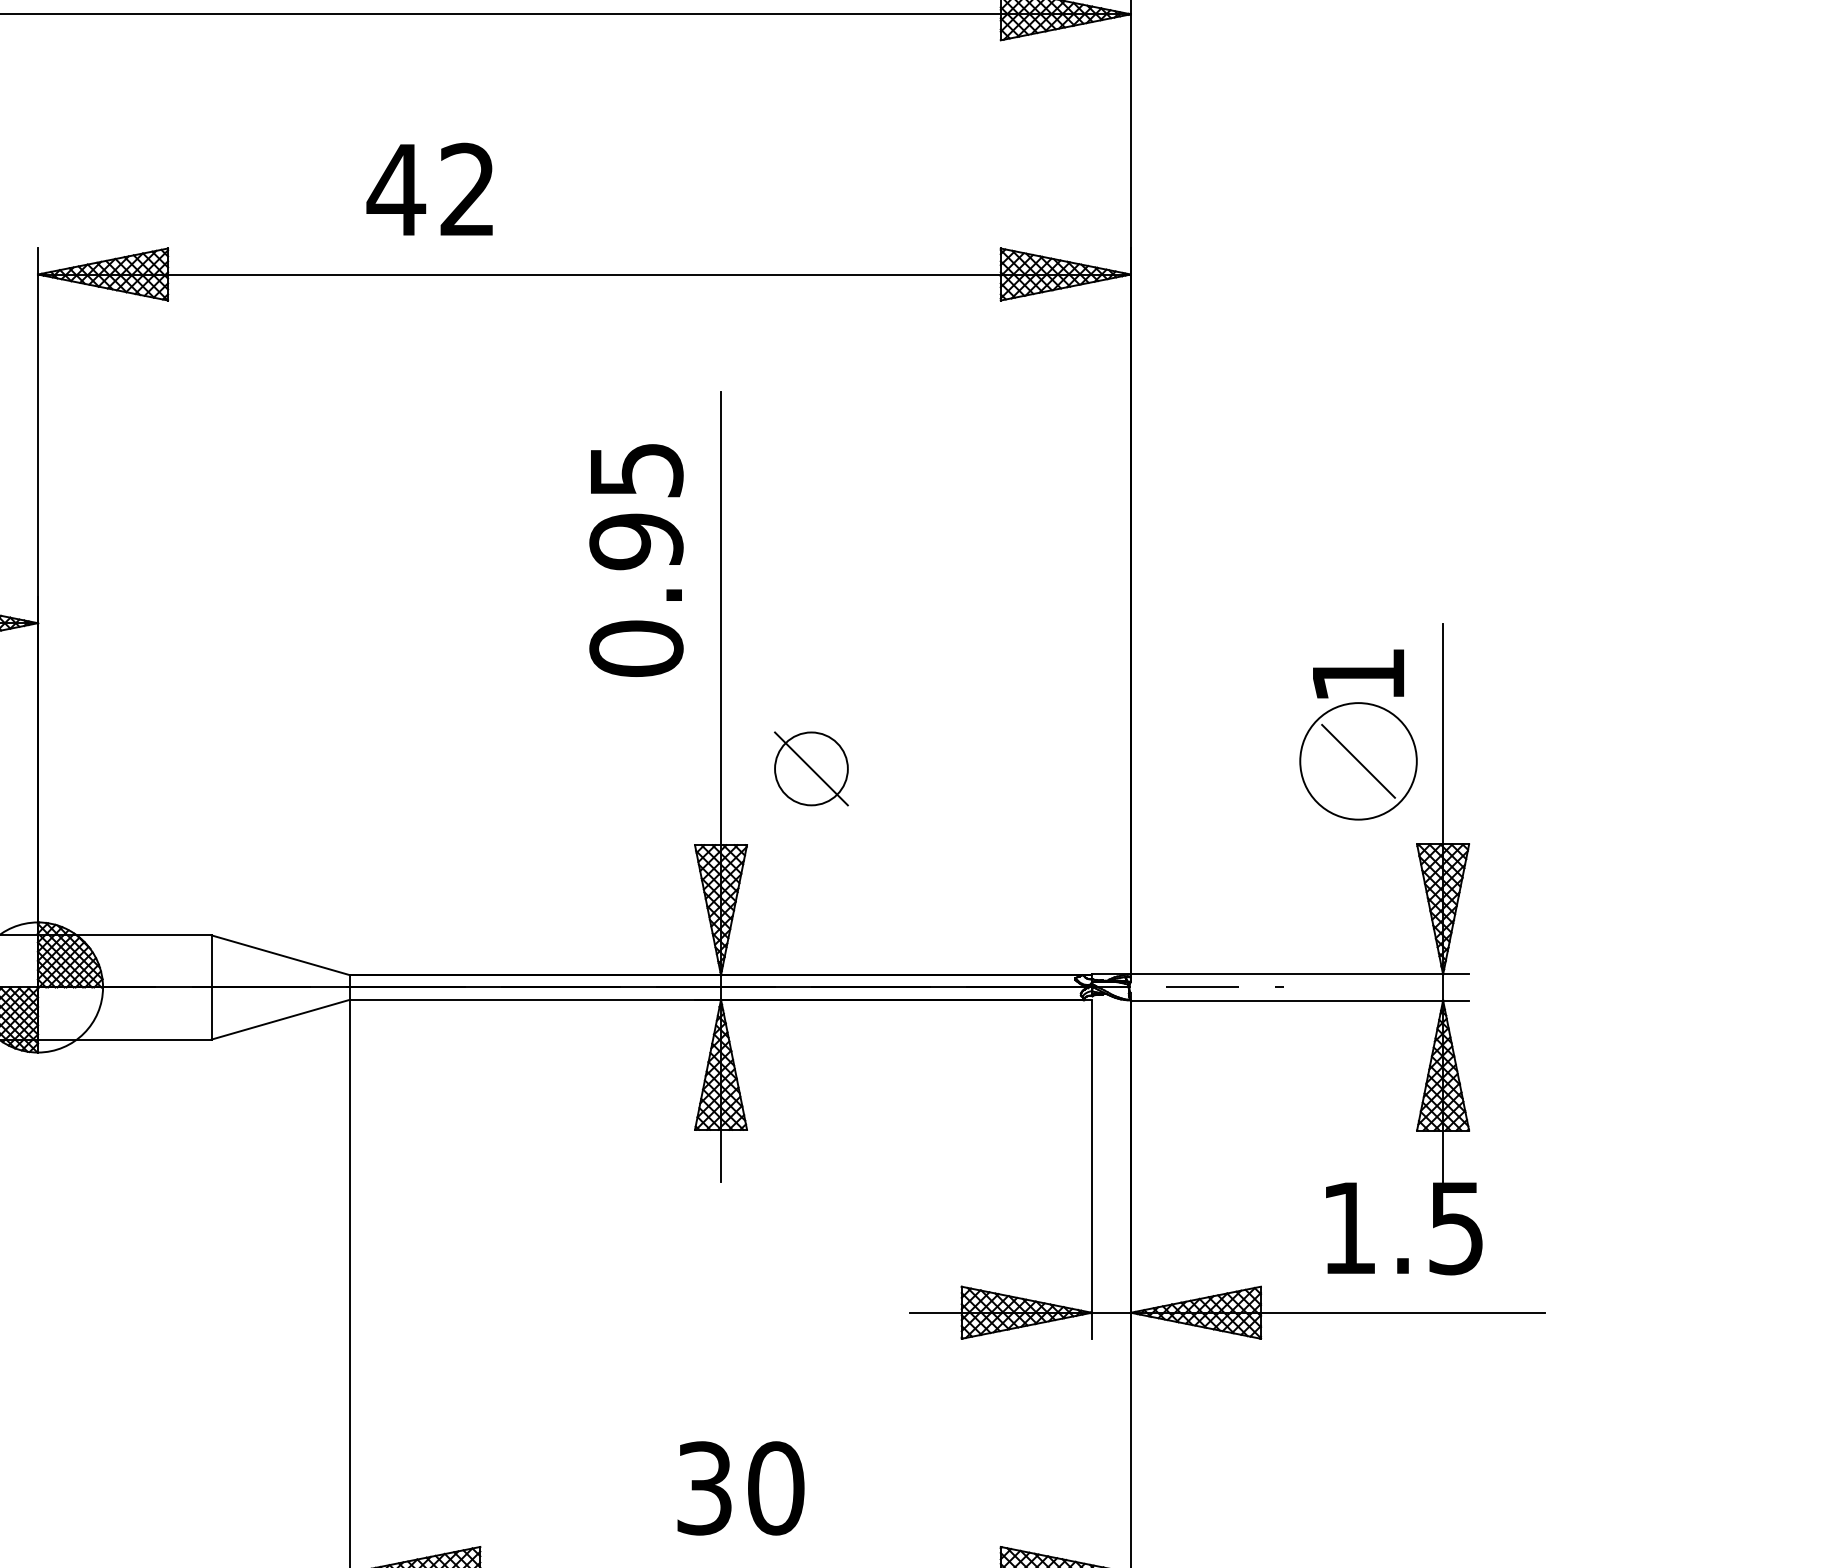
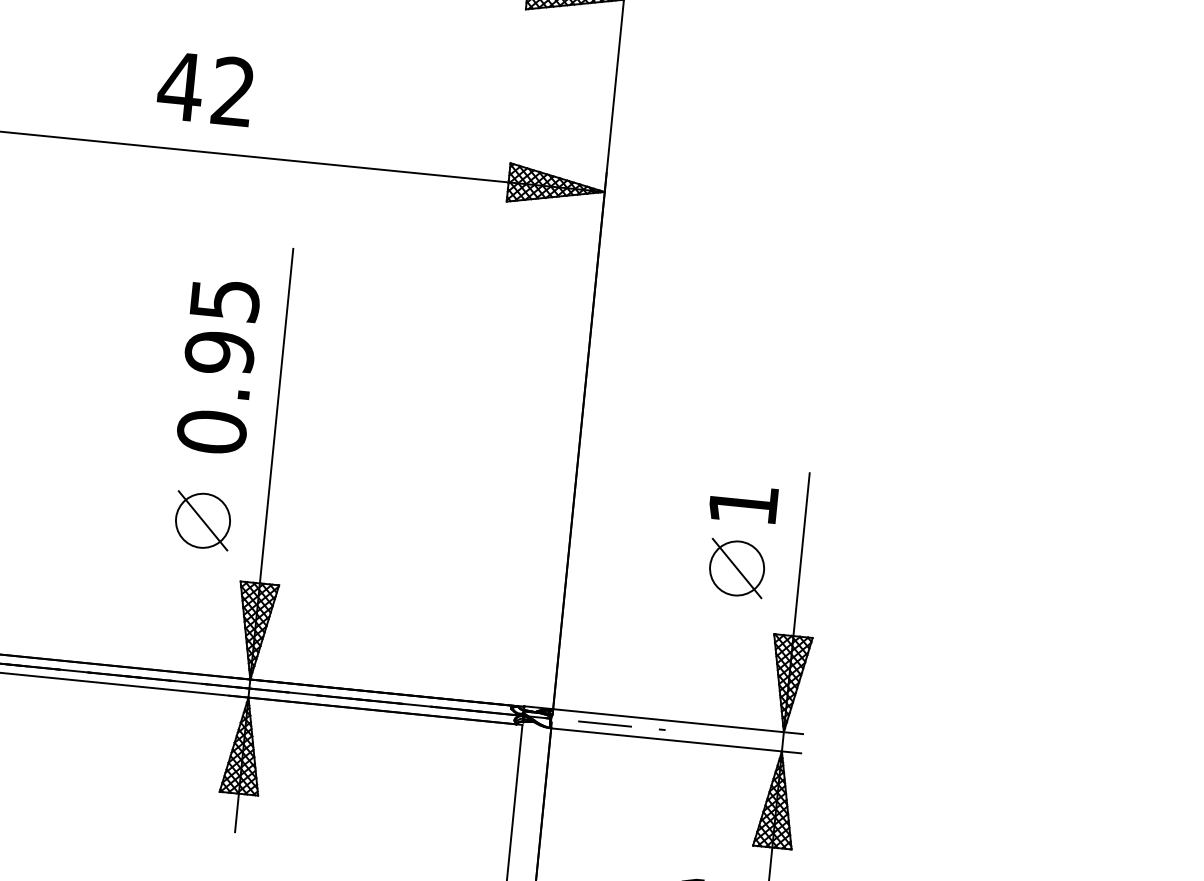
text: (429, 188) -> (205, 87), moved
circle: (1358, 760) -> (737, 567), size x0.62
part: (811, 768) -> (203, 520), moved

